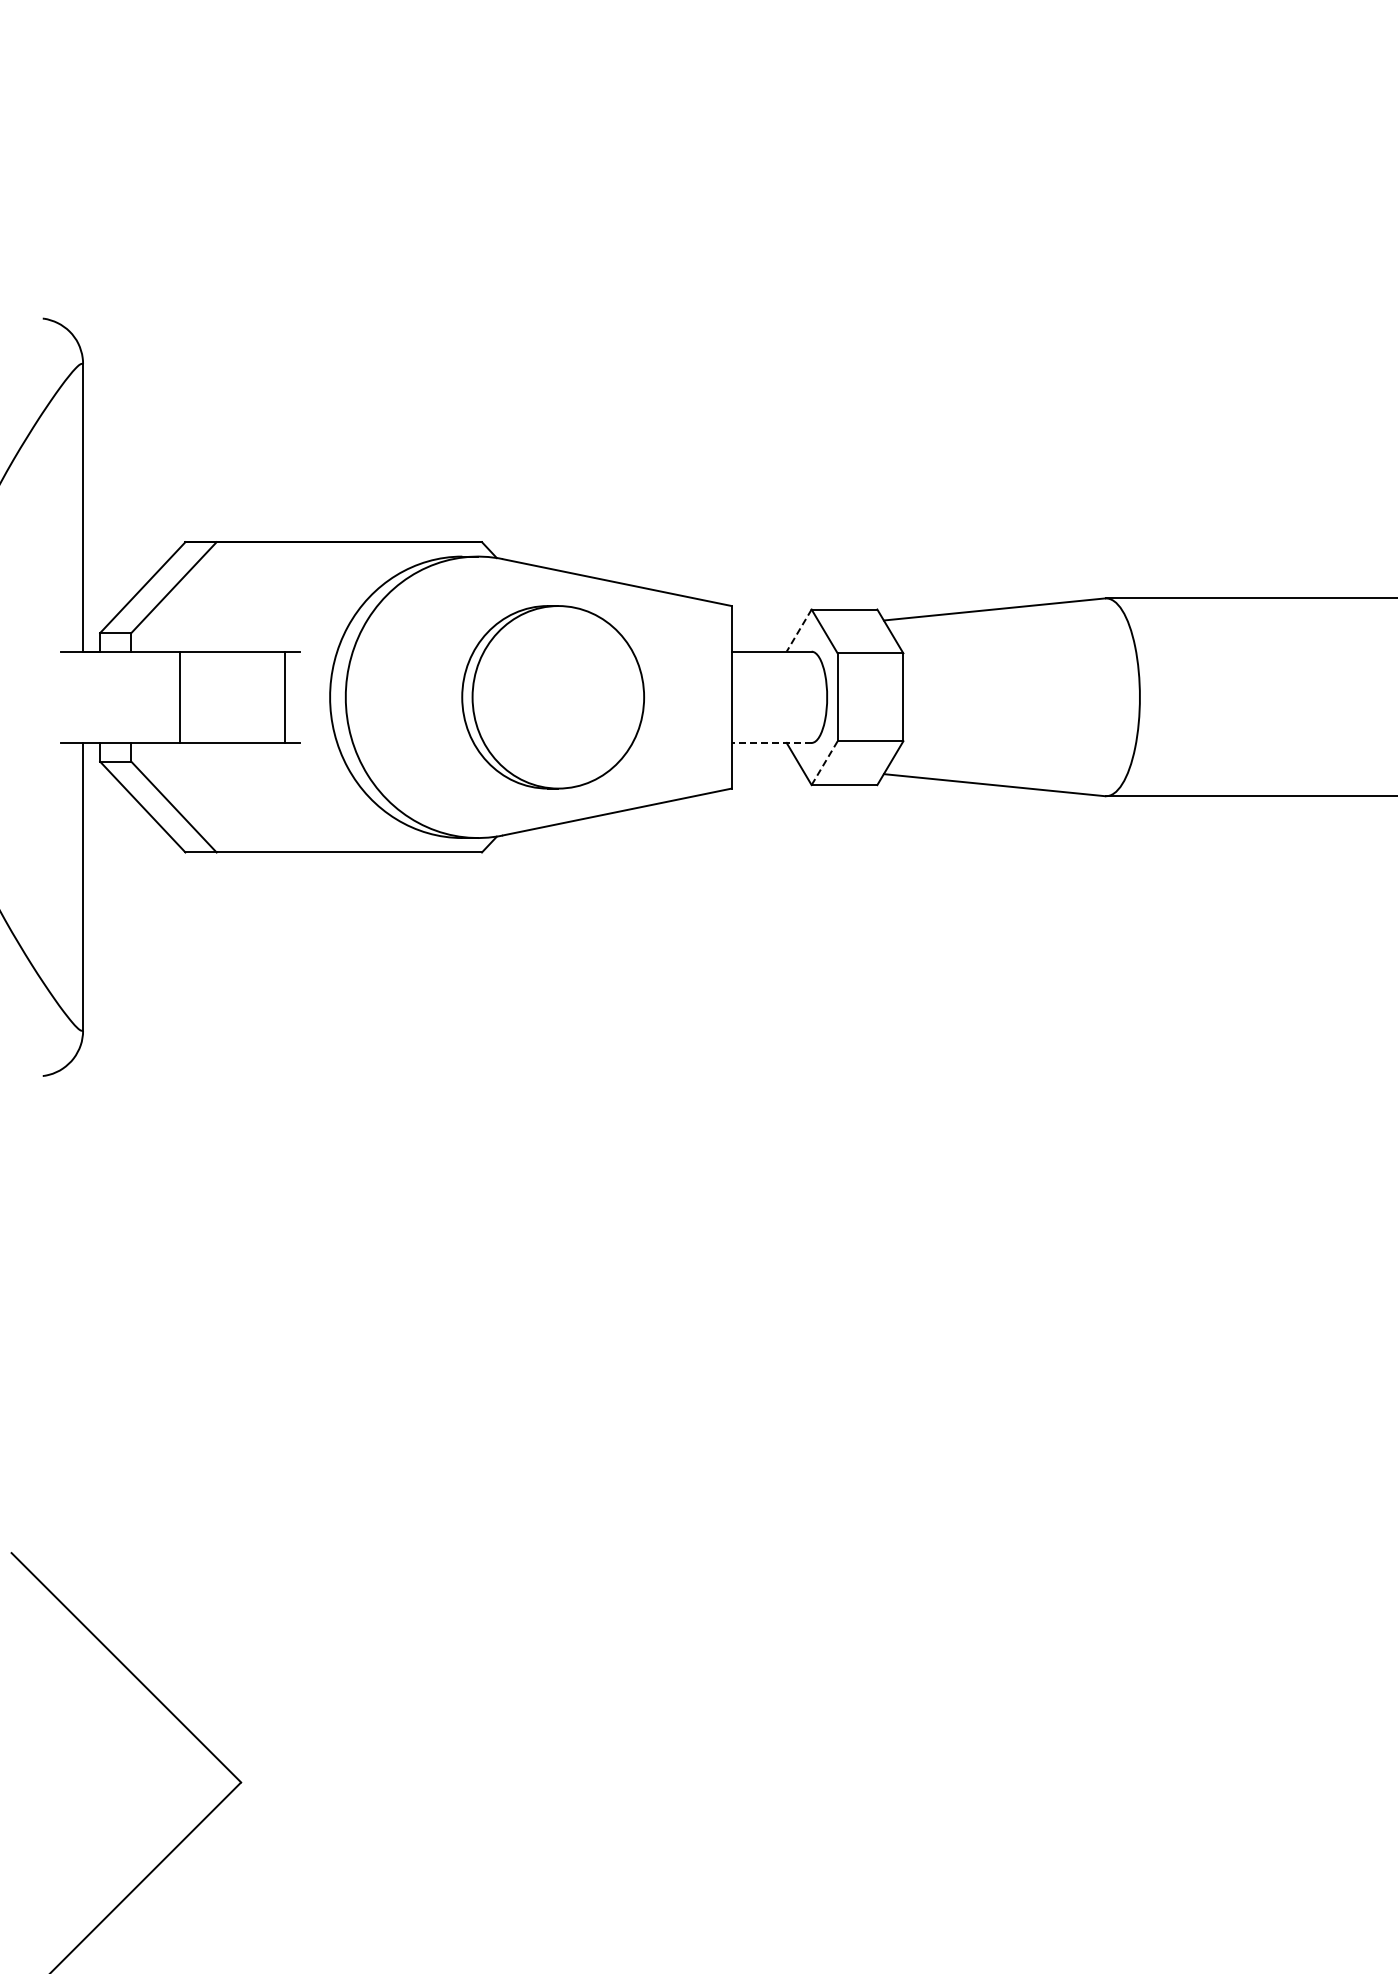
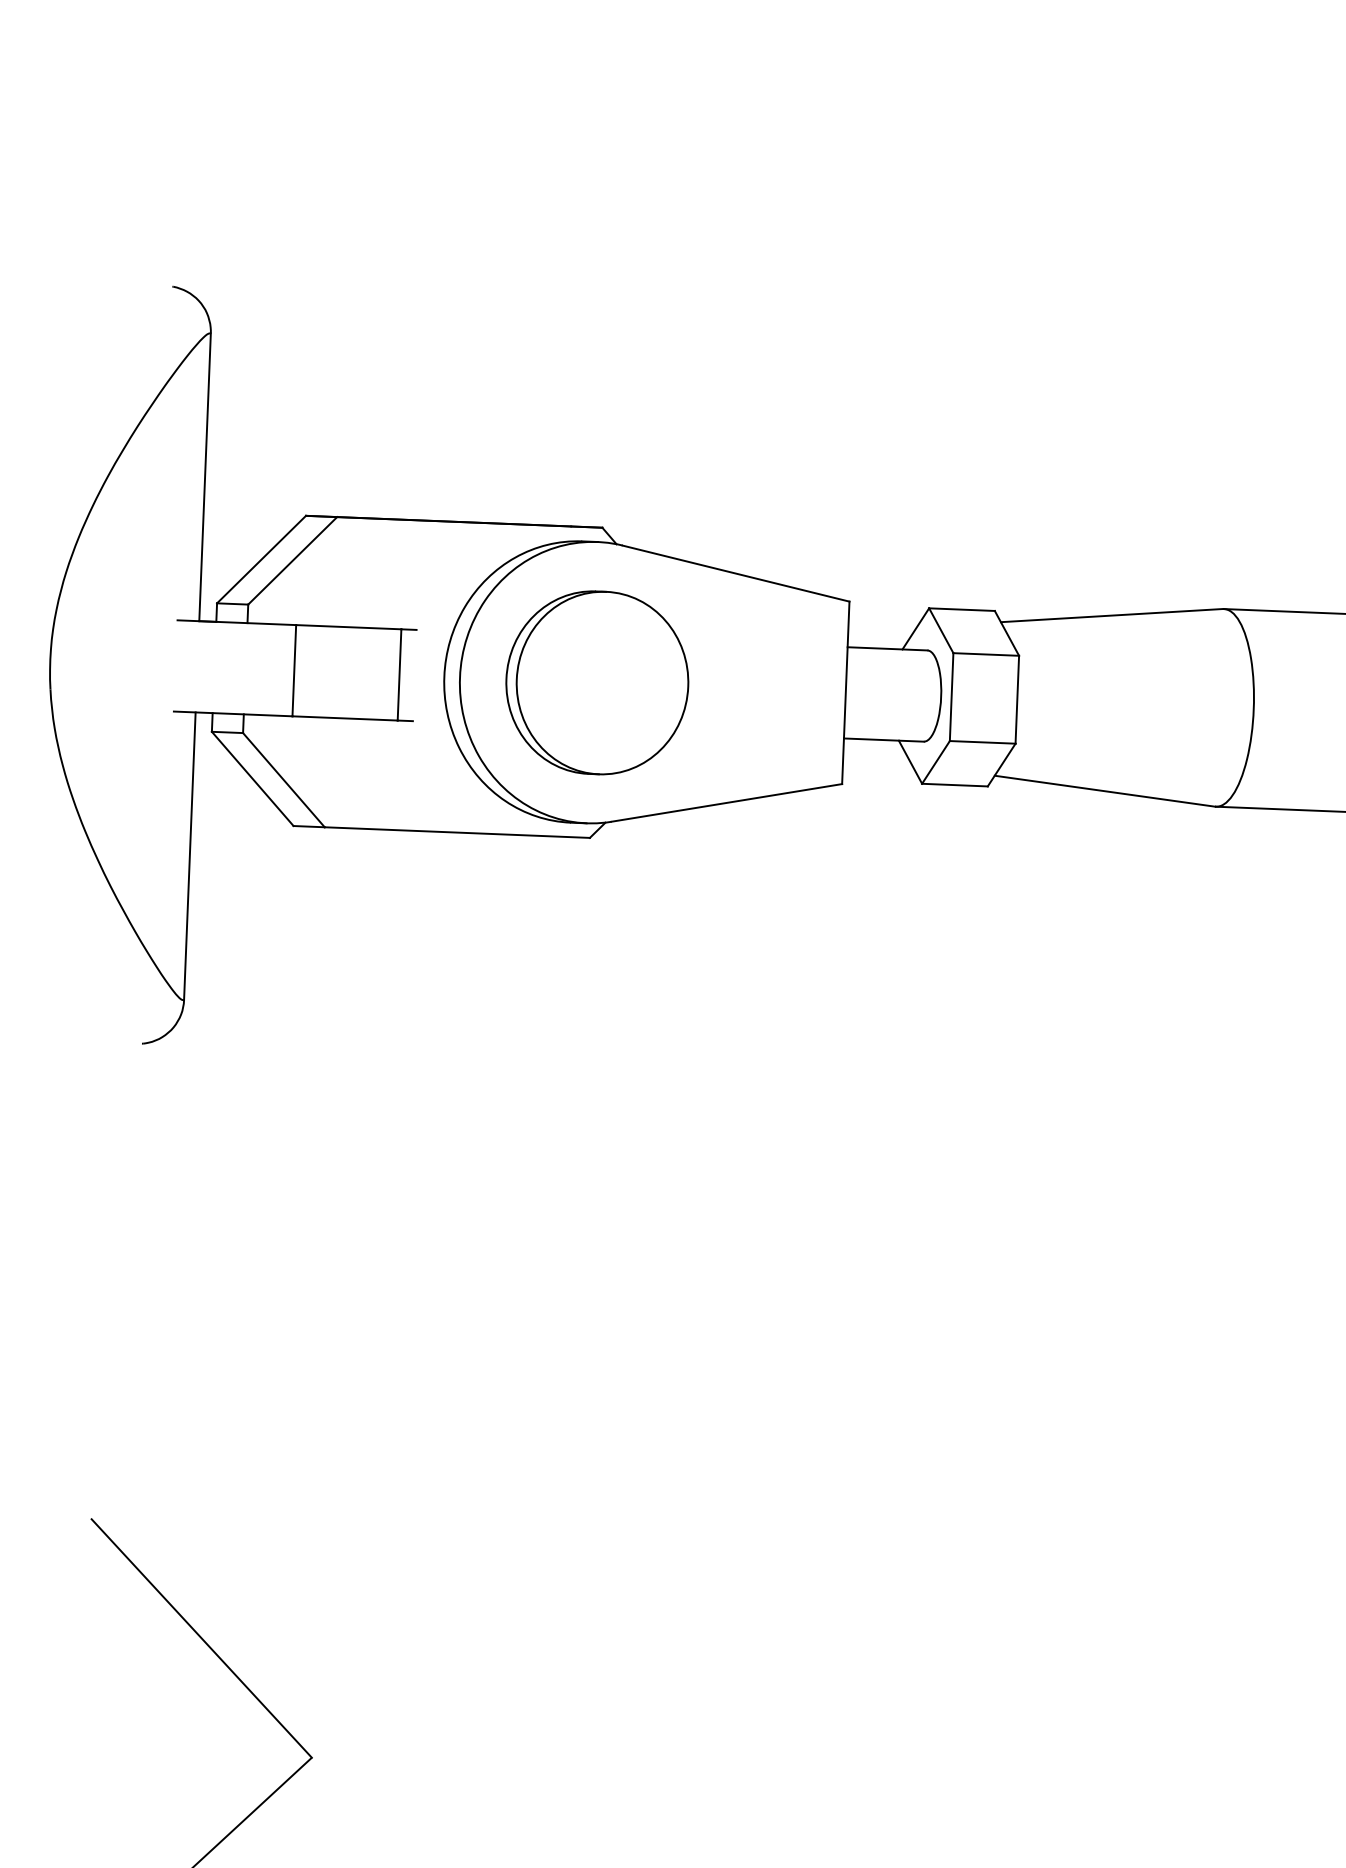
line: (798, 631) -> (915, 629), dashed -> solid
part: (552, 697) -> (596, 683), moved
line: (771, 742) -> (883, 739), dashed -> solid
line: (824, 762) -> (935, 761), dashed -> solid

